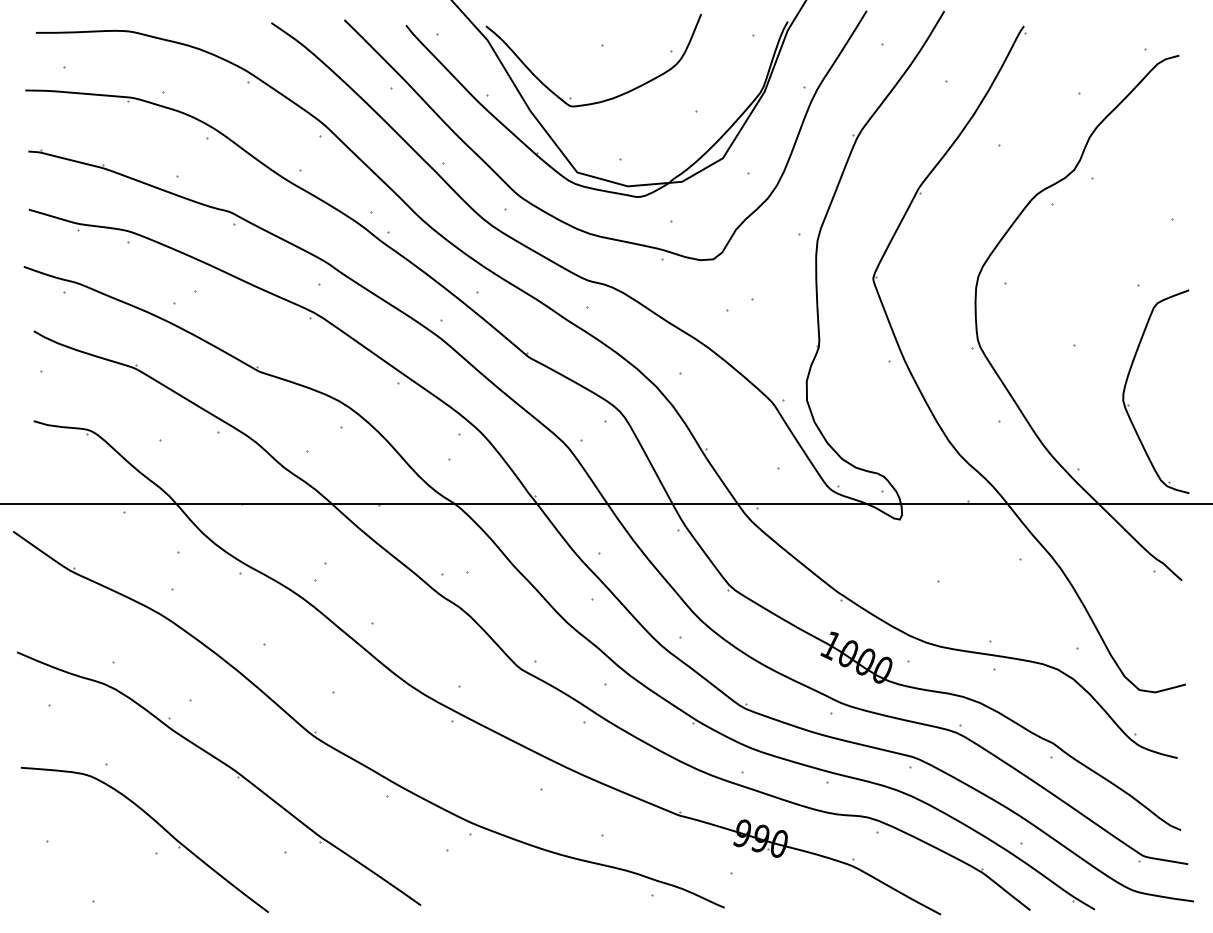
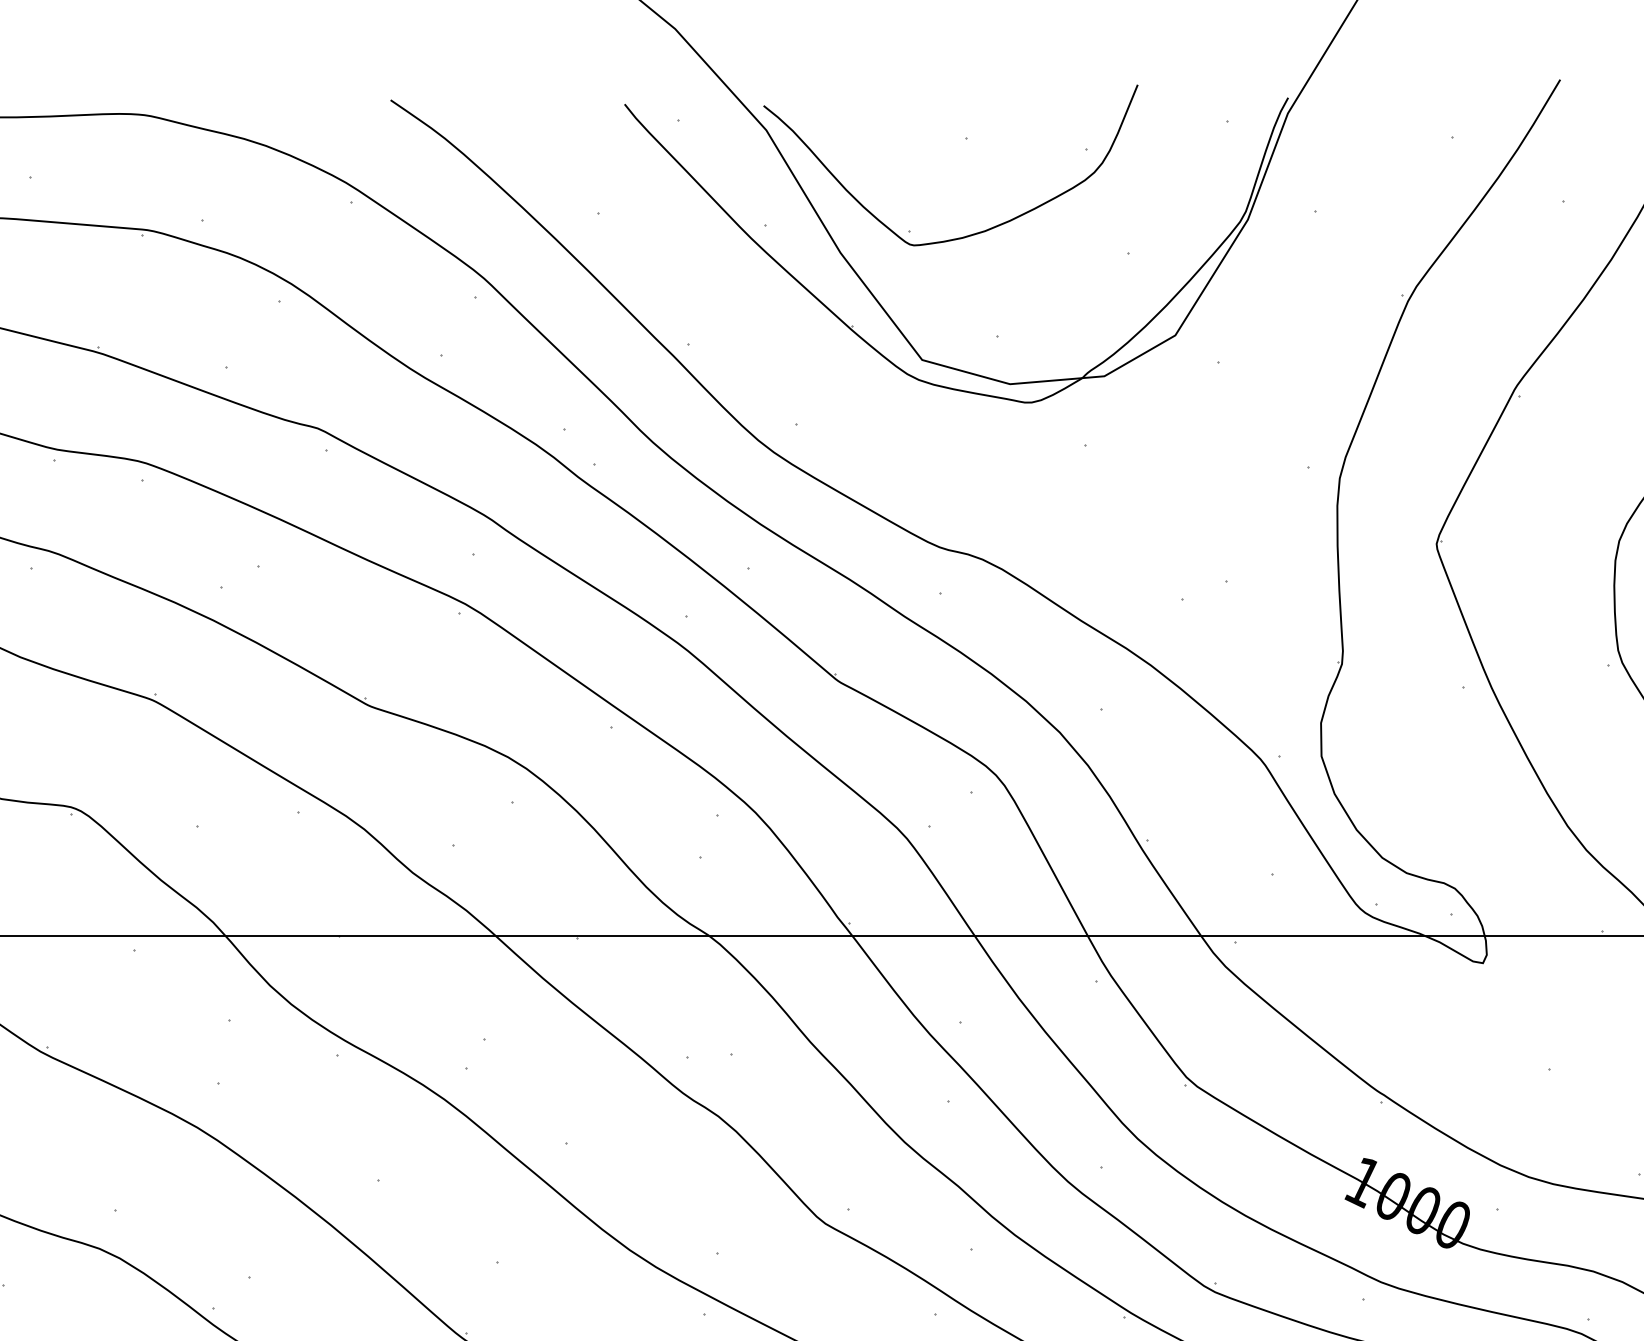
part: (555, 216) -> (884, 436), removed

